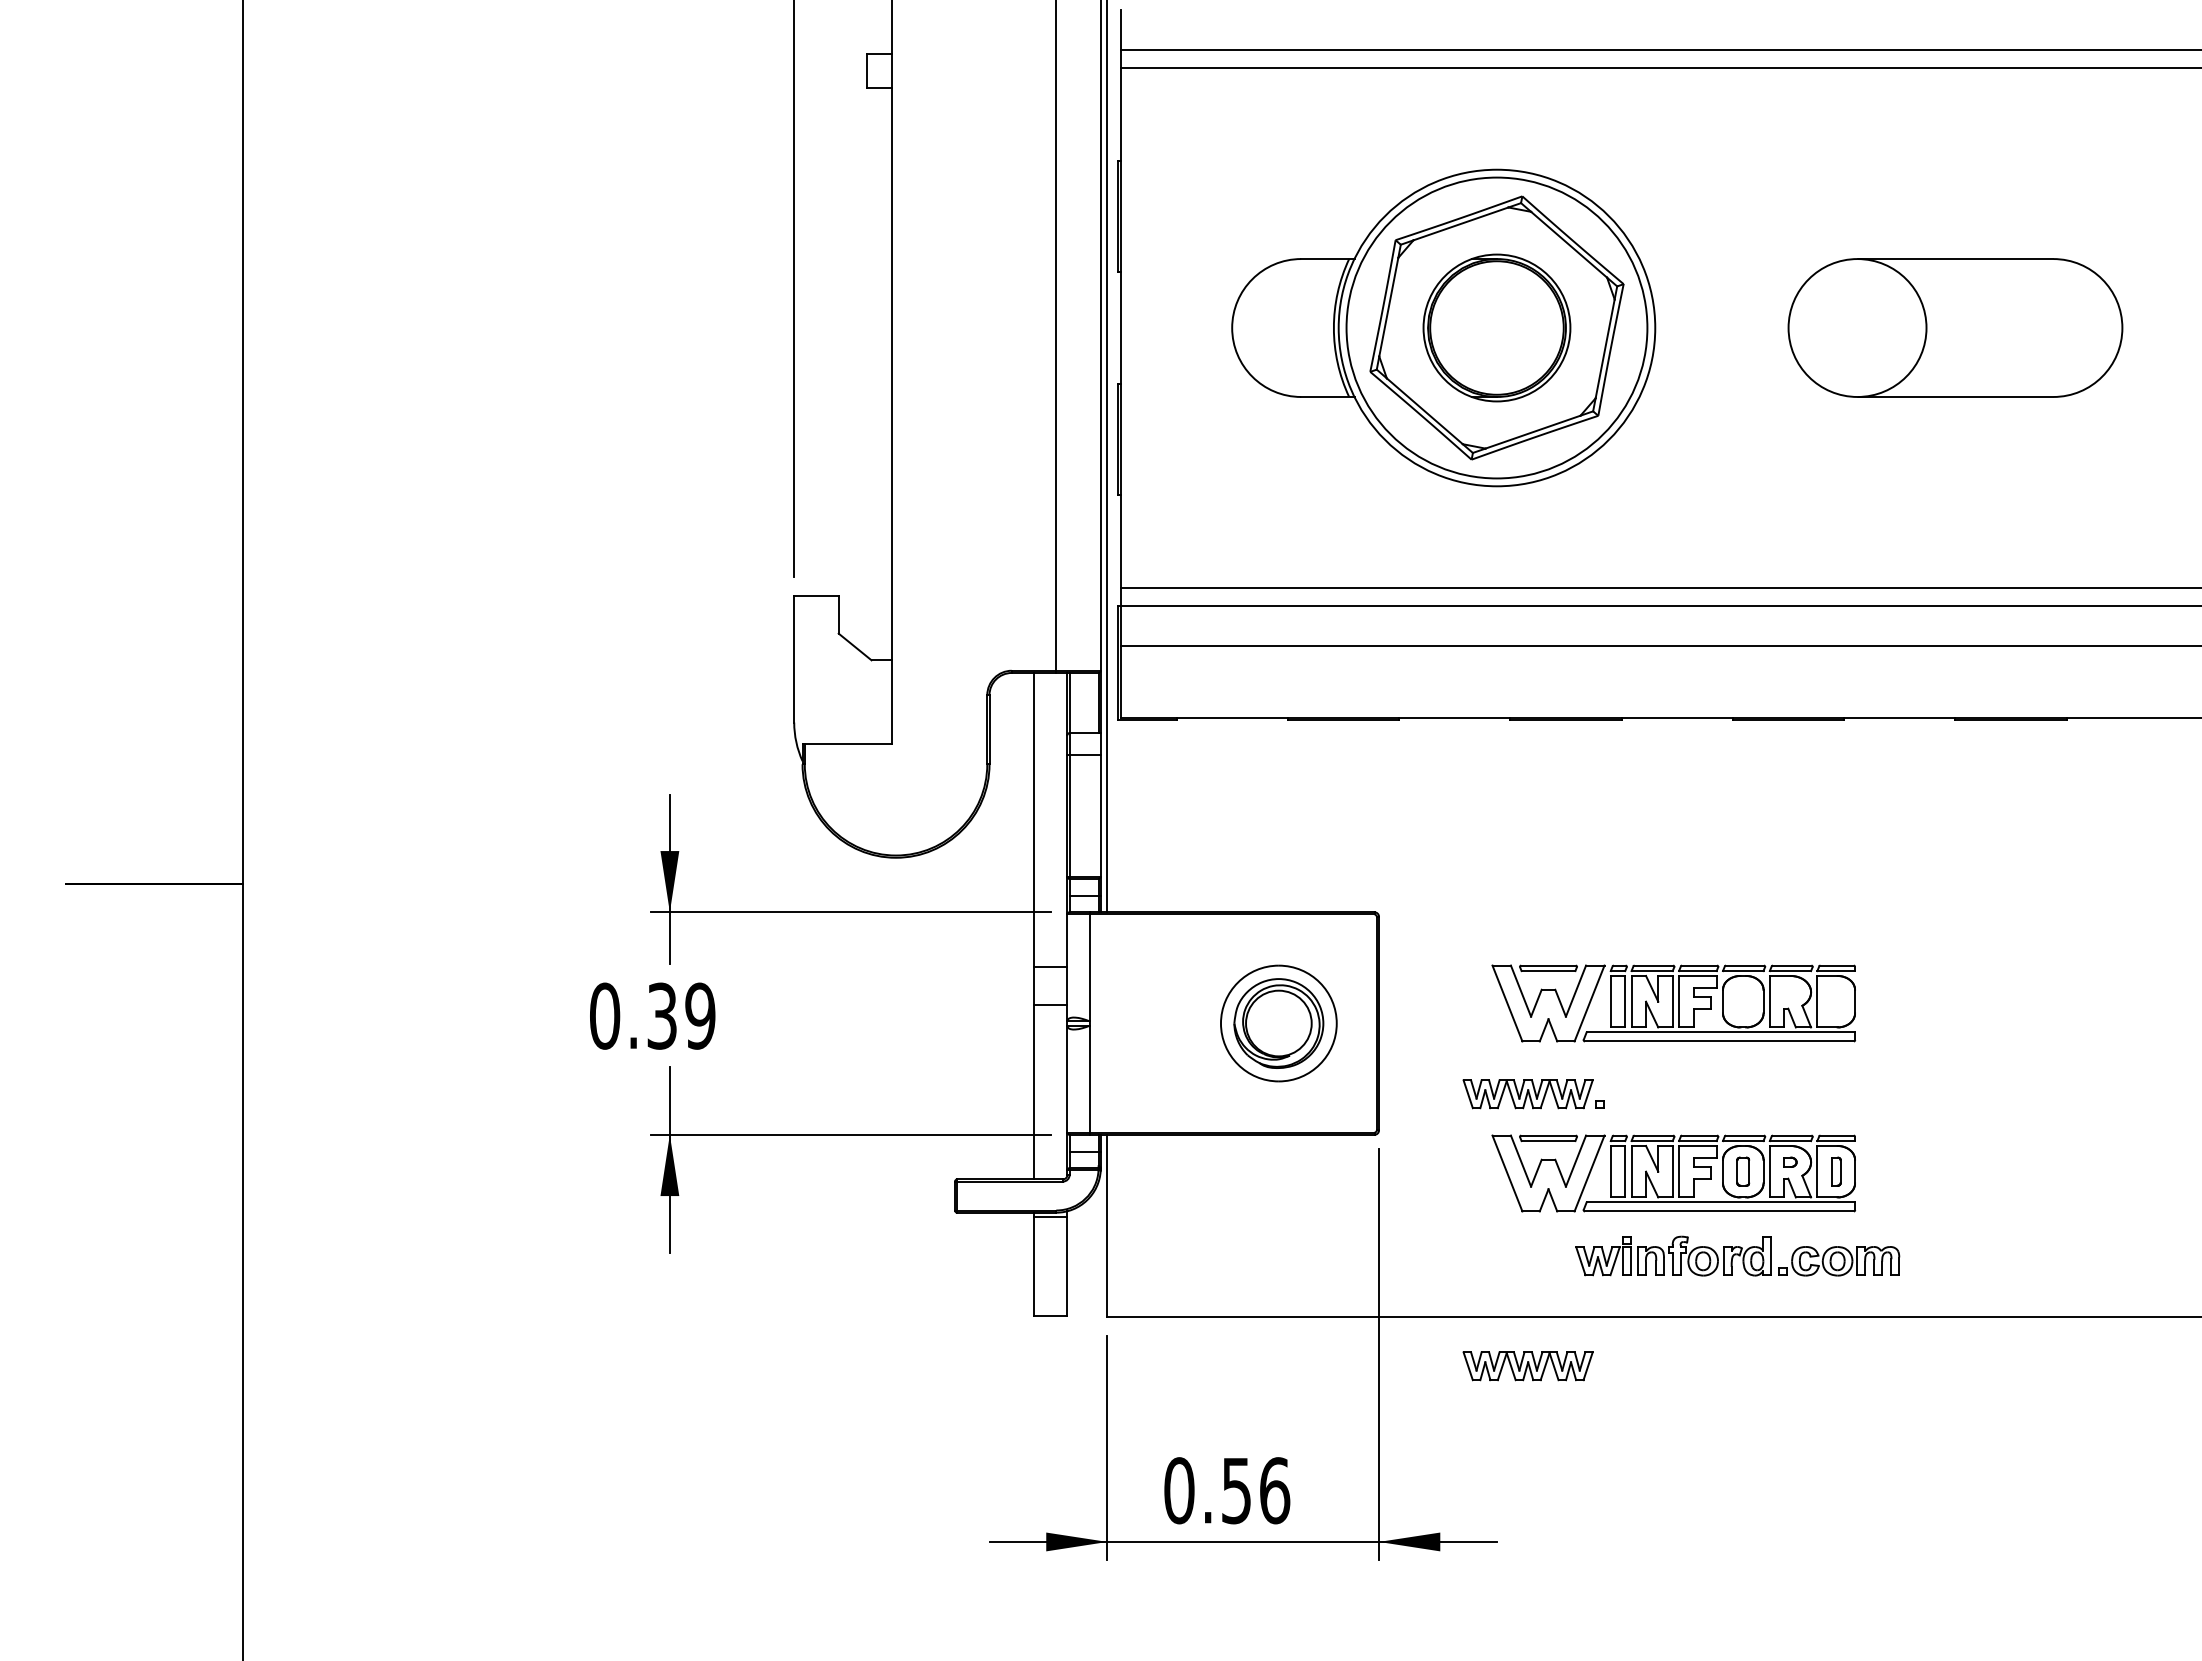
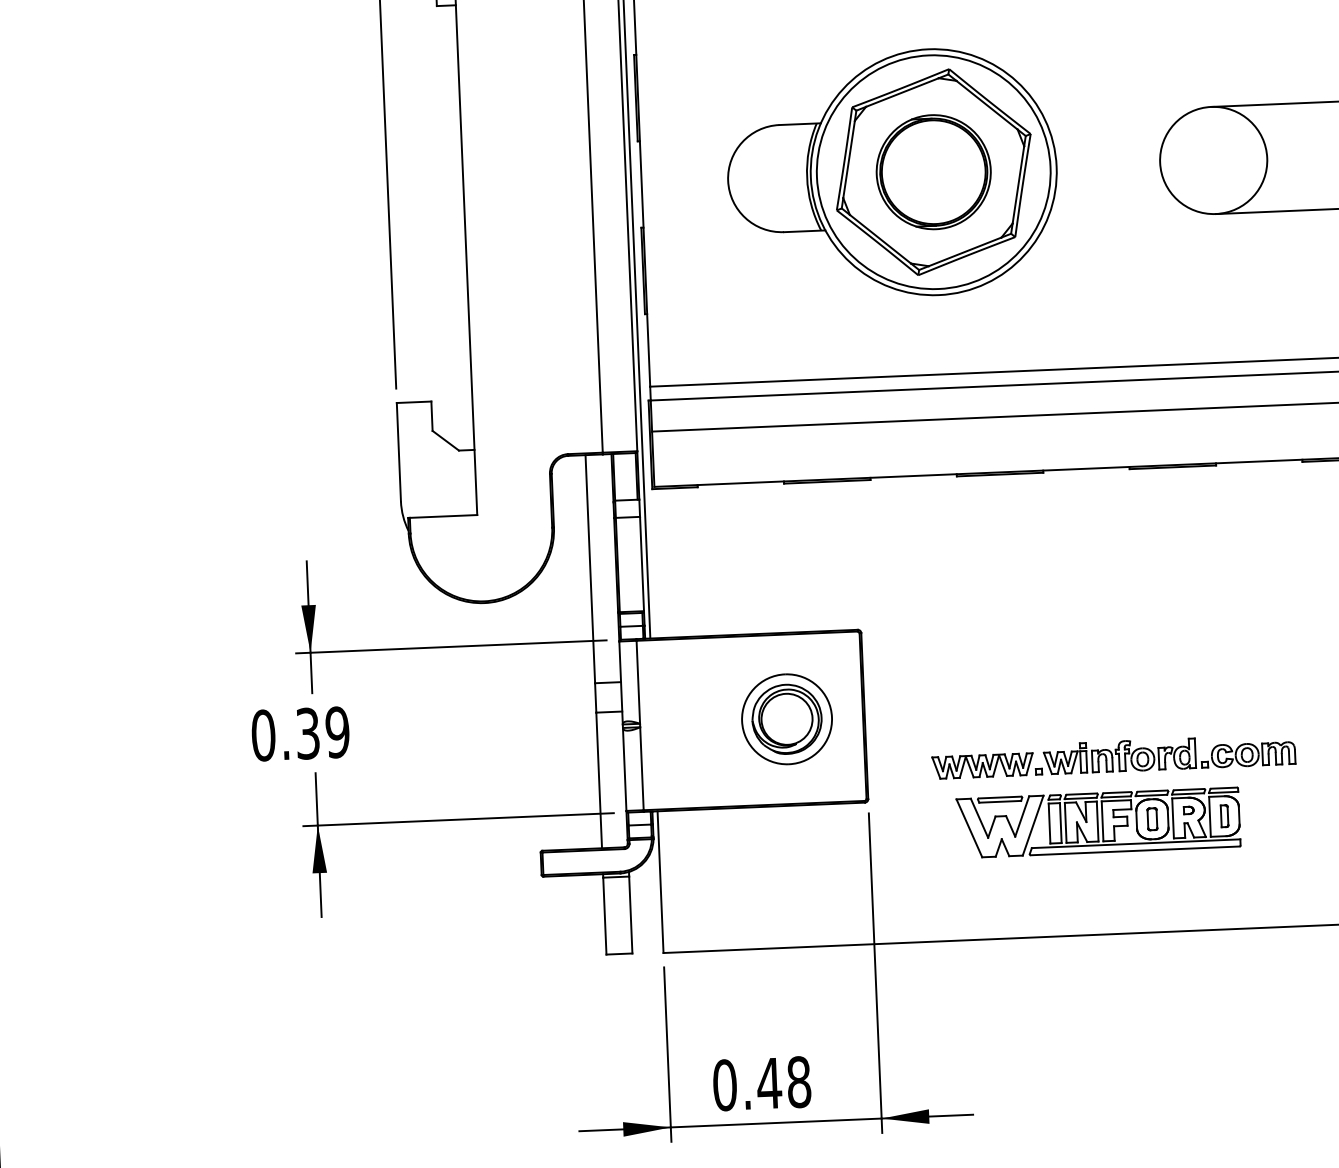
part: (1673, 1003) -> (1092, 690), removed
part: (1737, 1255) -> (1169, 753), moved
part: (1527, 1366) -> (991, 977), removed
text: (1255, 1490) -> (784, 1082), 0.56 -> 0.48

